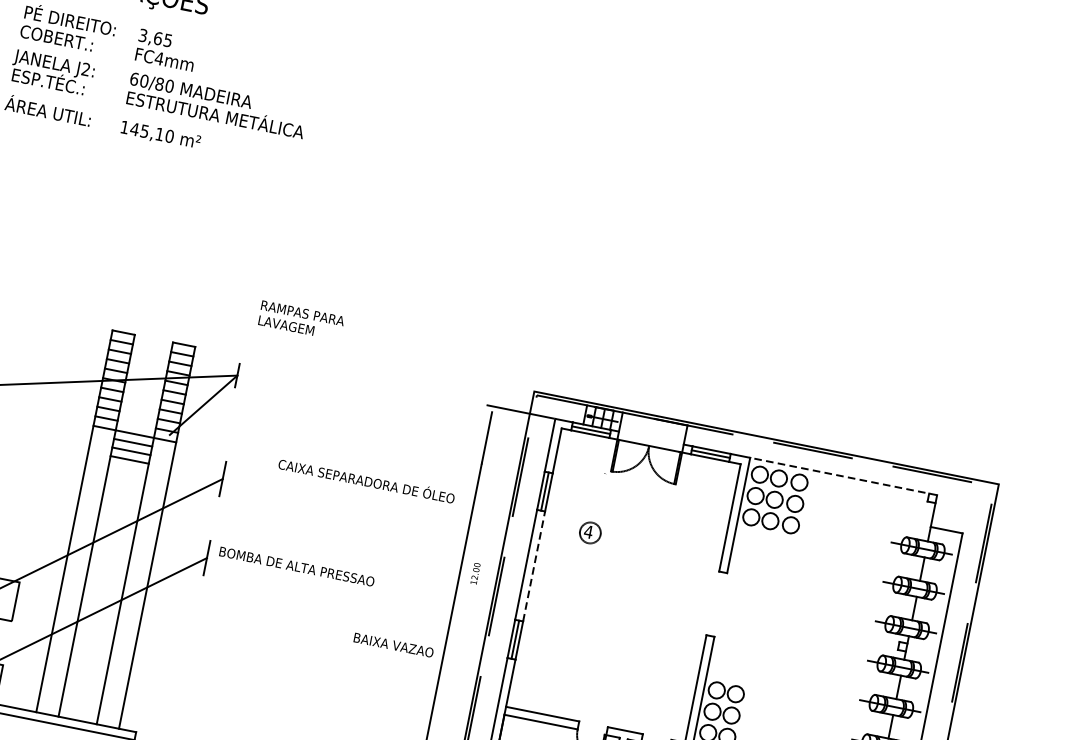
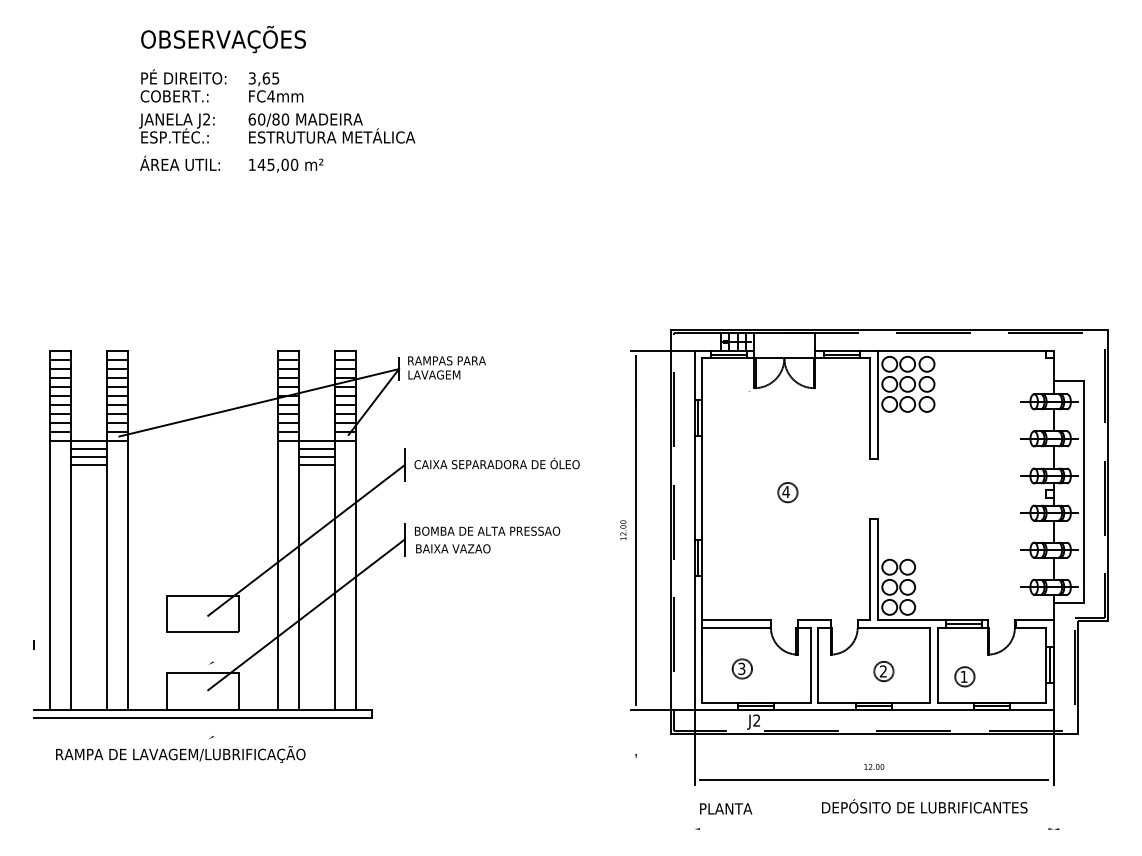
text: (159, 133) -> (284, 164), 145,10 -> 145,00
text: (300, 320) -> (446, 367), moved
line: (843, 476) -> (965, 350), dashed -> solid
text: (366, 480) -> (496, 463), moved
part: (589, 532) -> (787, 492), moved
line: (534, 566) -> (702, 488), dashed -> solid
text: (475, 572) -> (623, 529), moved
text: (394, 644) -> (453, 548), moved

